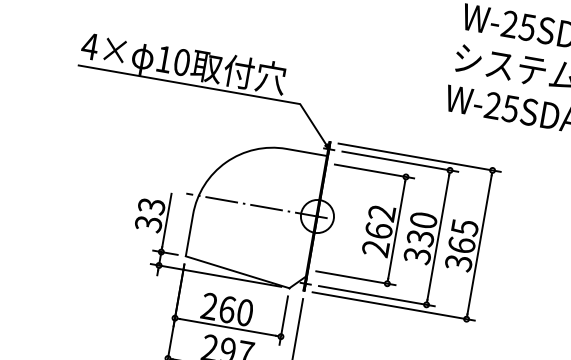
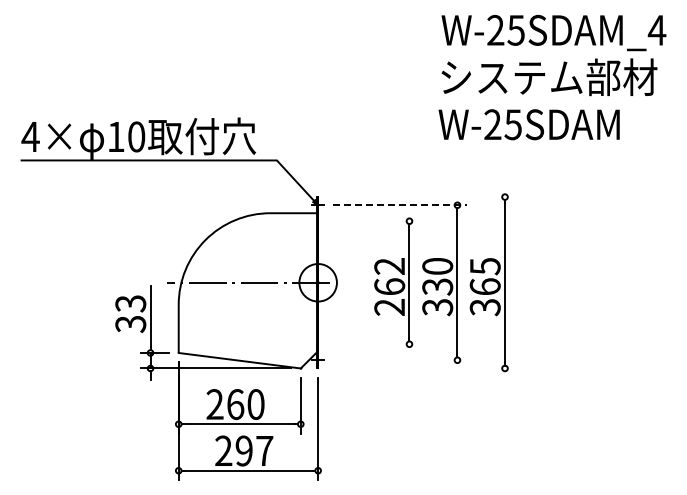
line: (419, 158) -> (420, 197), removed
line: (400, 161) -> (400, 205), solid -> dashed
line: (373, 171) -> (372, 221), removed
line: (355, 278) -> (372, 344), removed
line: (376, 296) -> (399, 360), removed
line: (393, 306) -> (420, 368), removed

